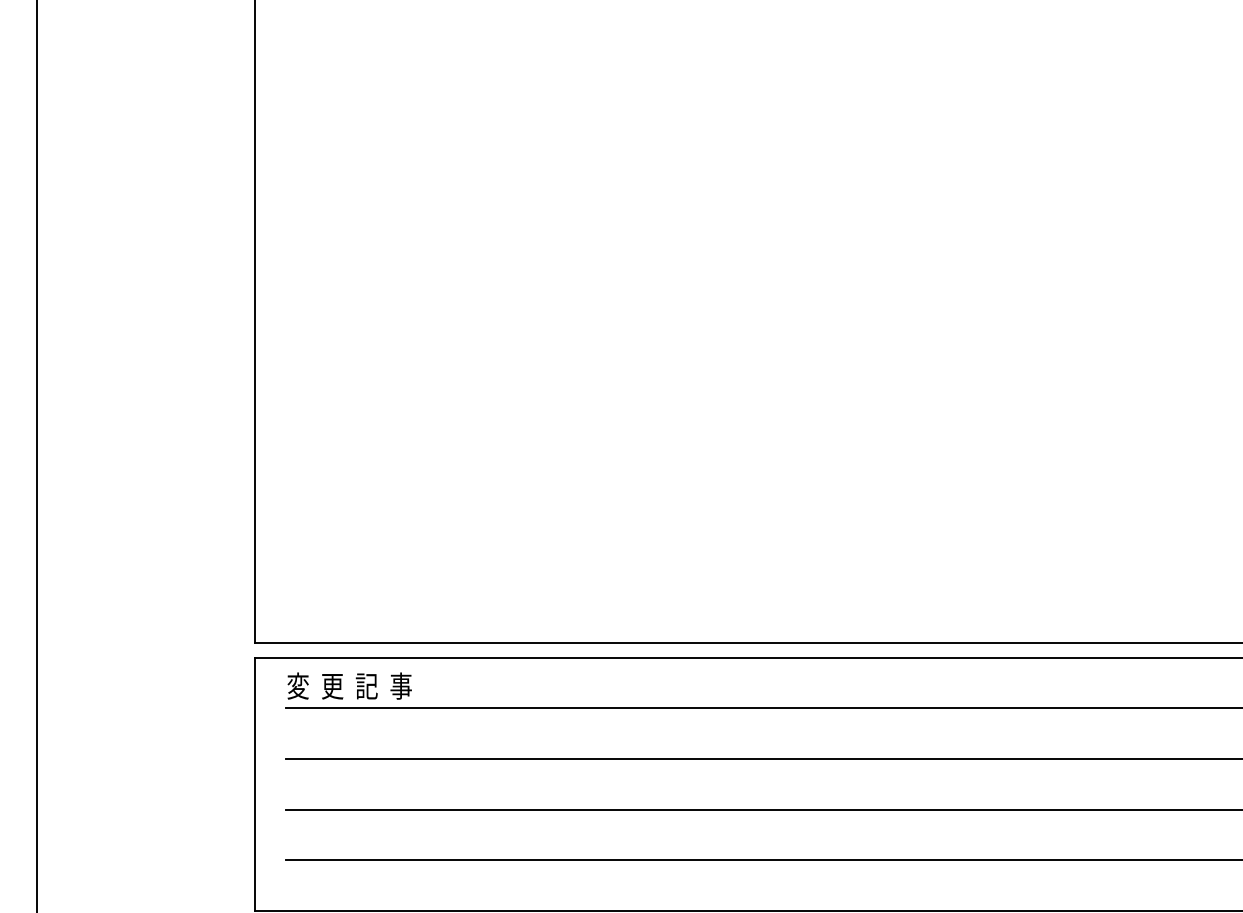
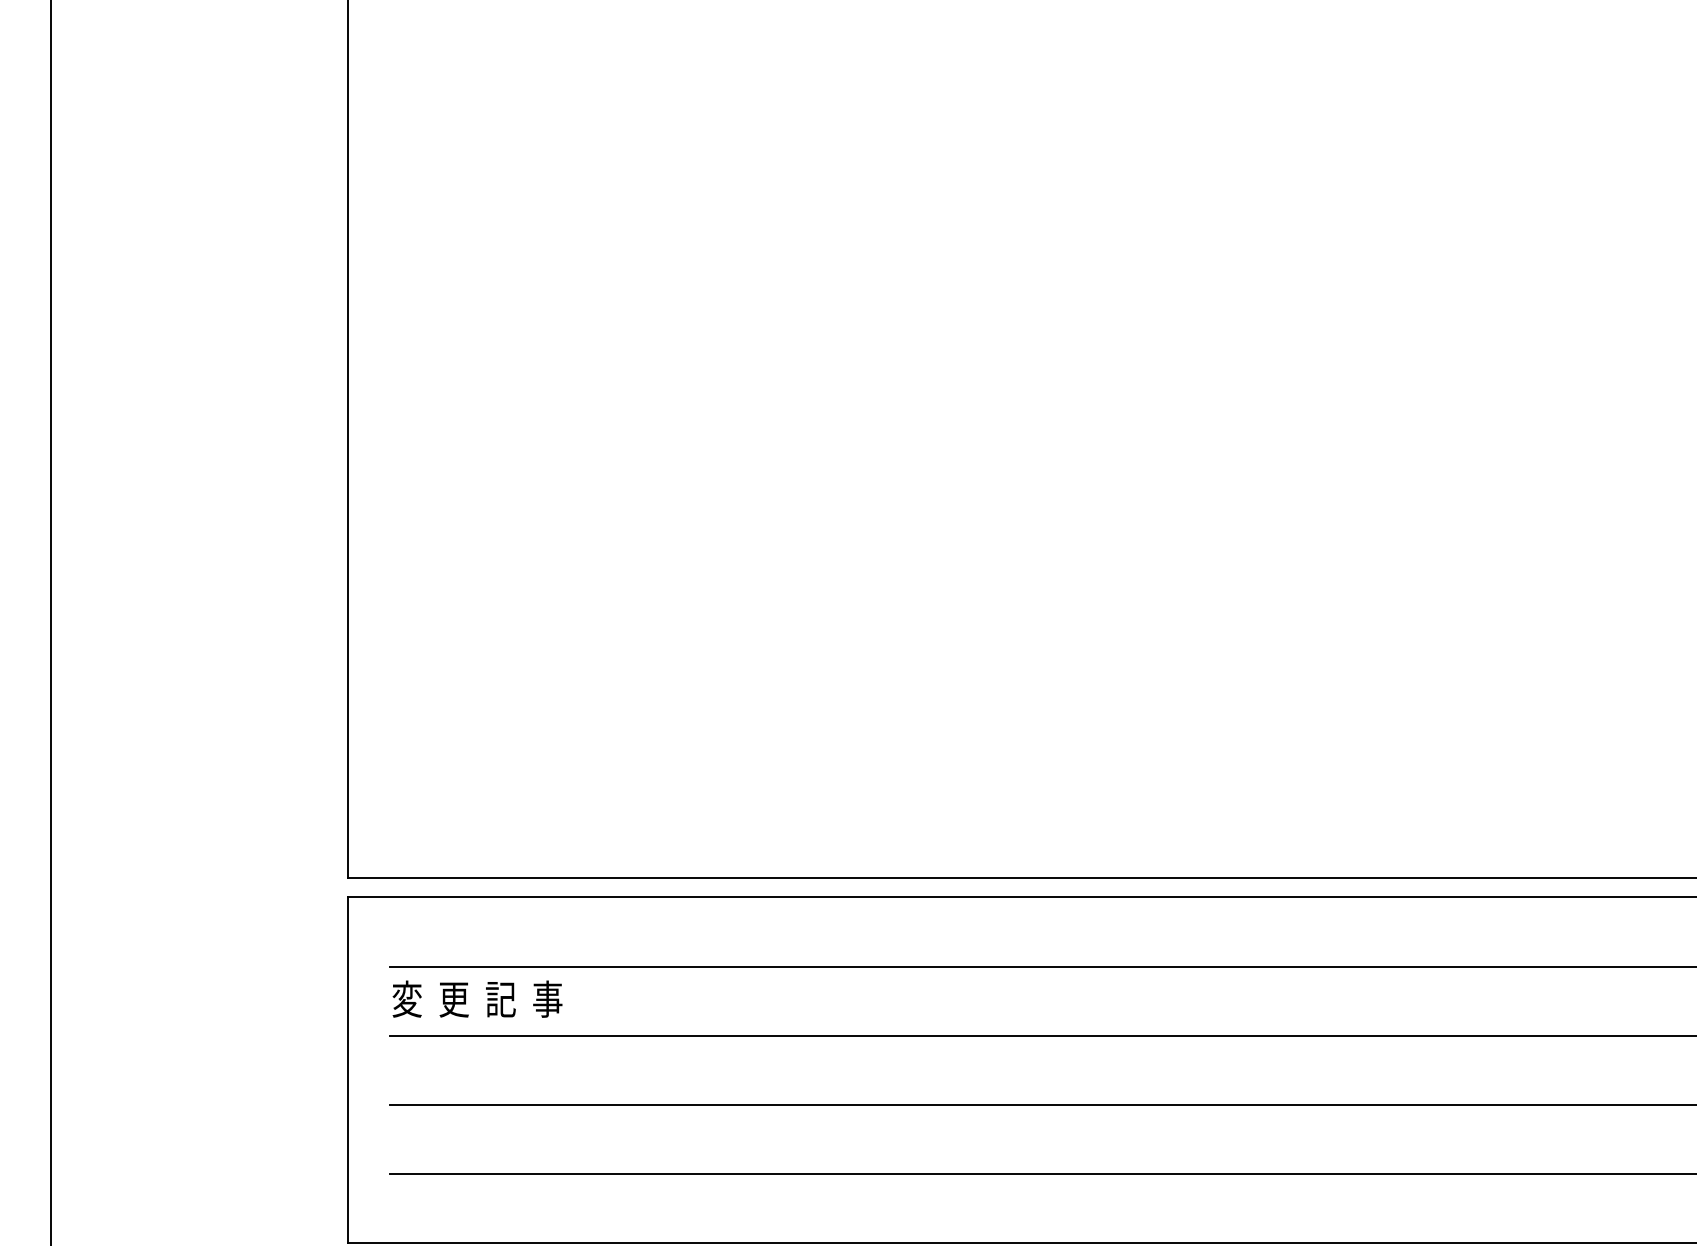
text: (349, 685) -> (477, 998), moved

